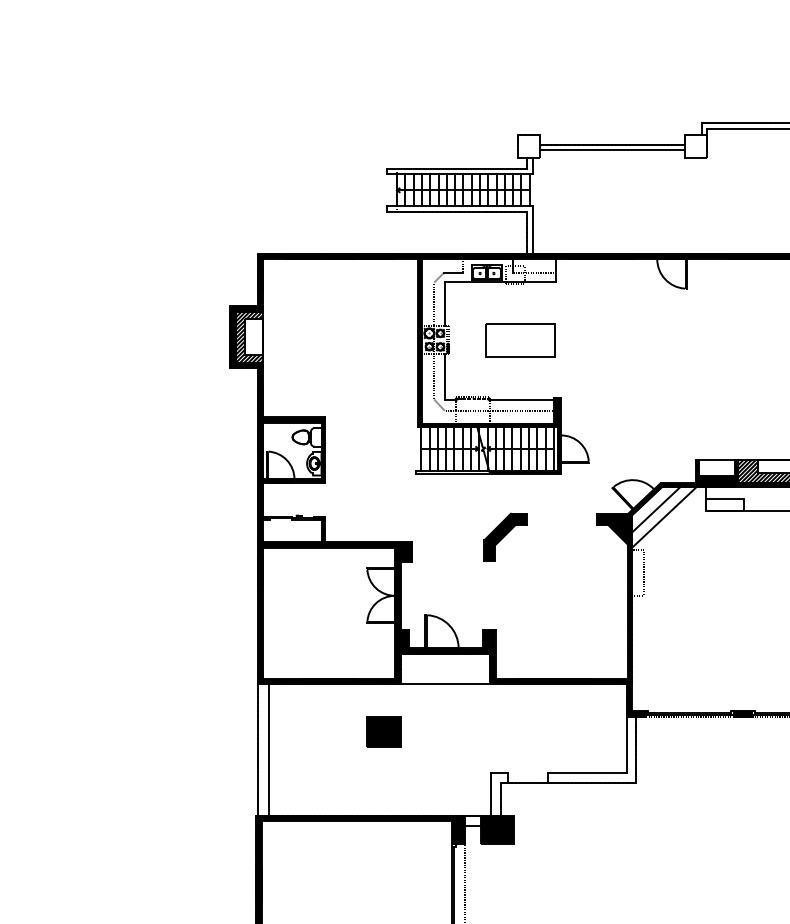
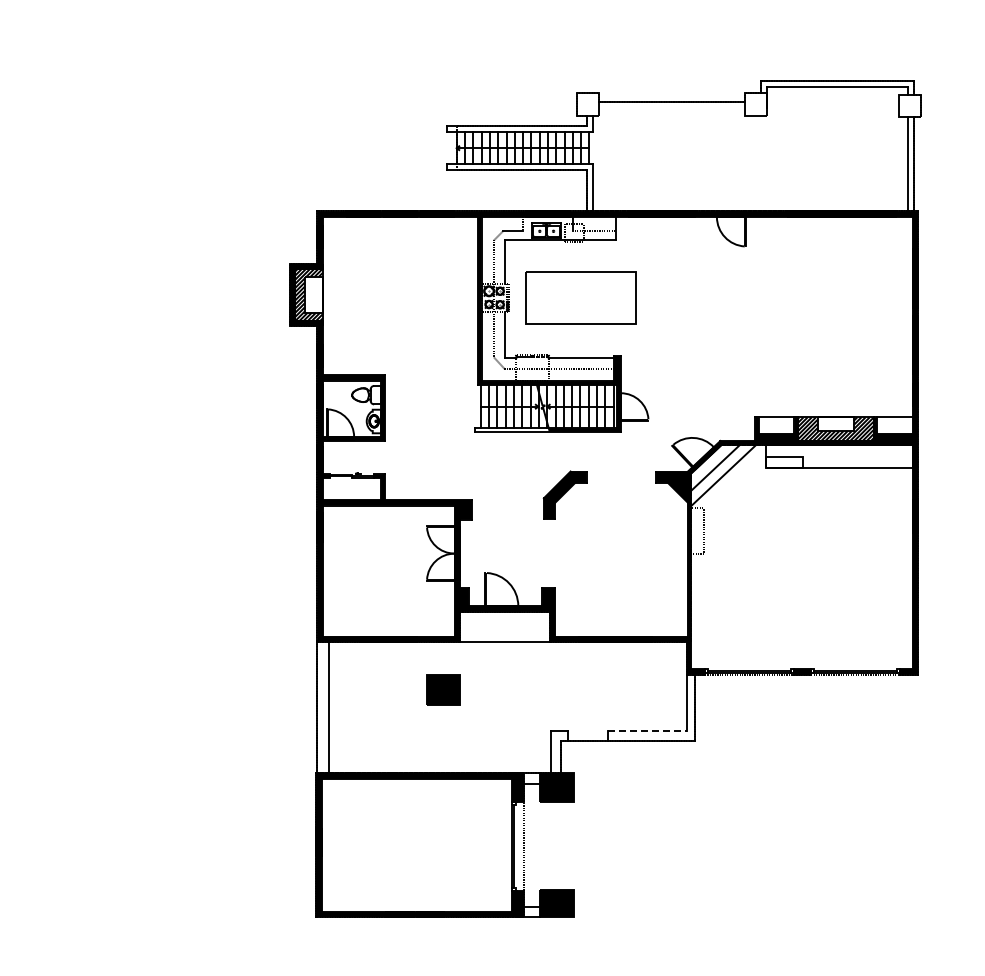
line: (612, 150) -> (672, 108), removed
part: (520, 339) -> (580, 297), size x1.6
line: (587, 772) -> (647, 730), solid -> dashed

